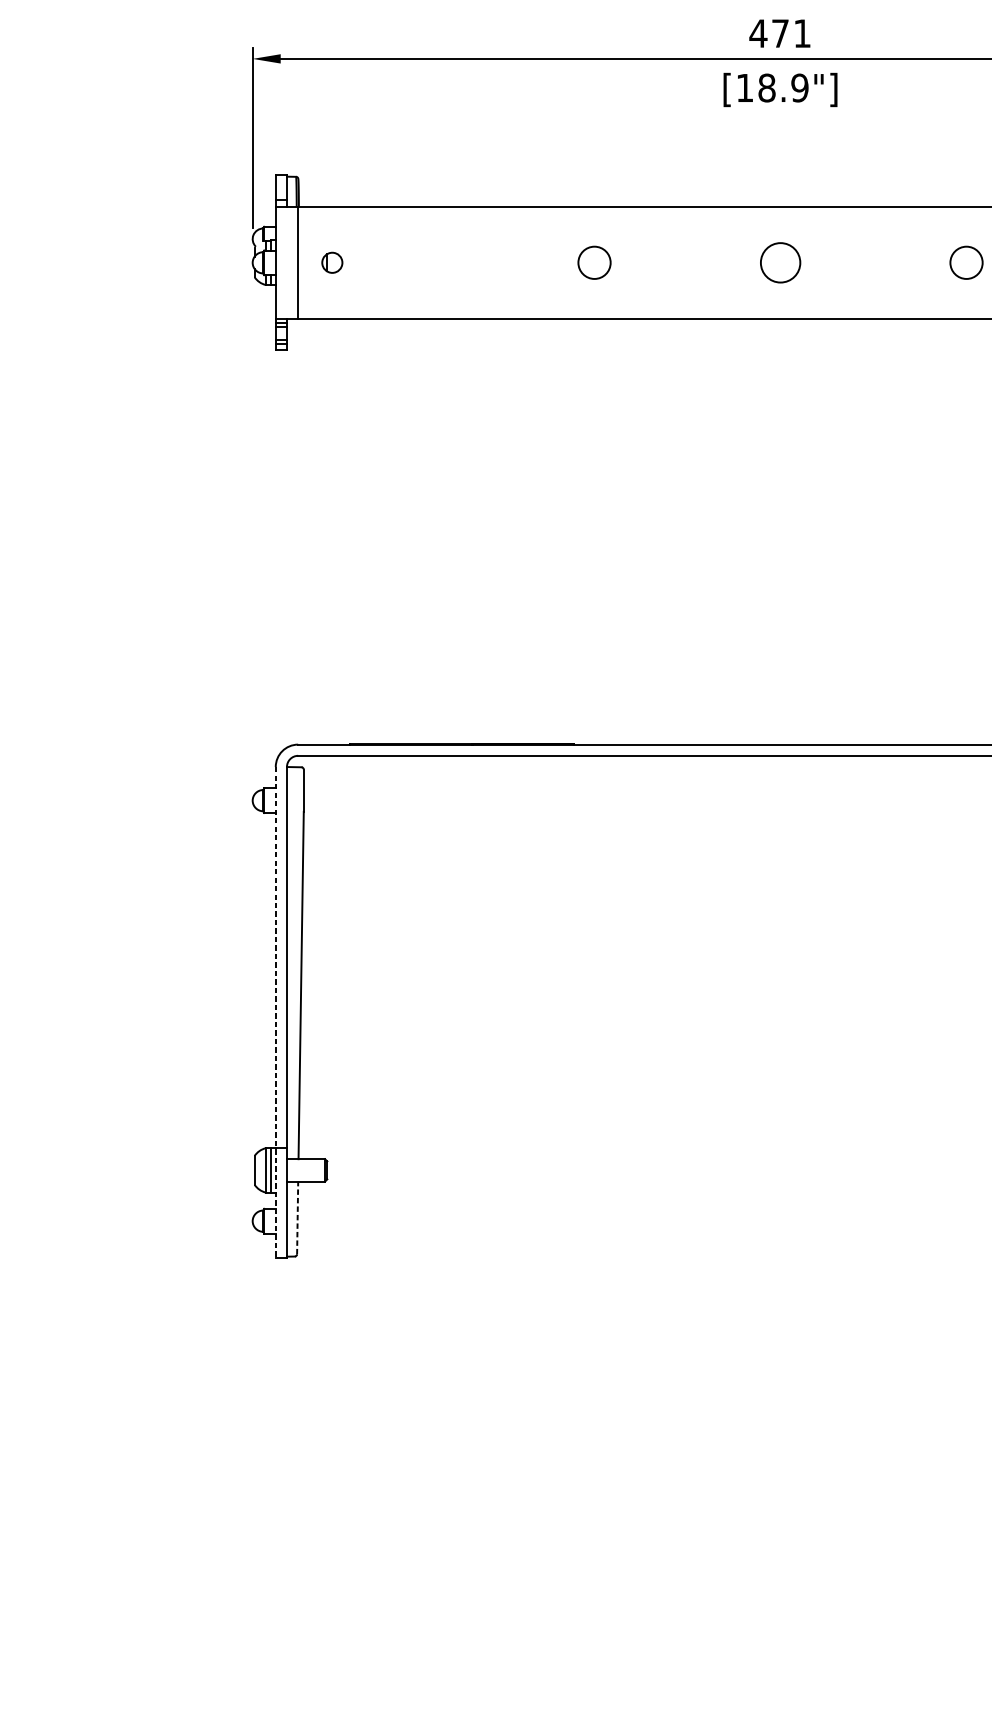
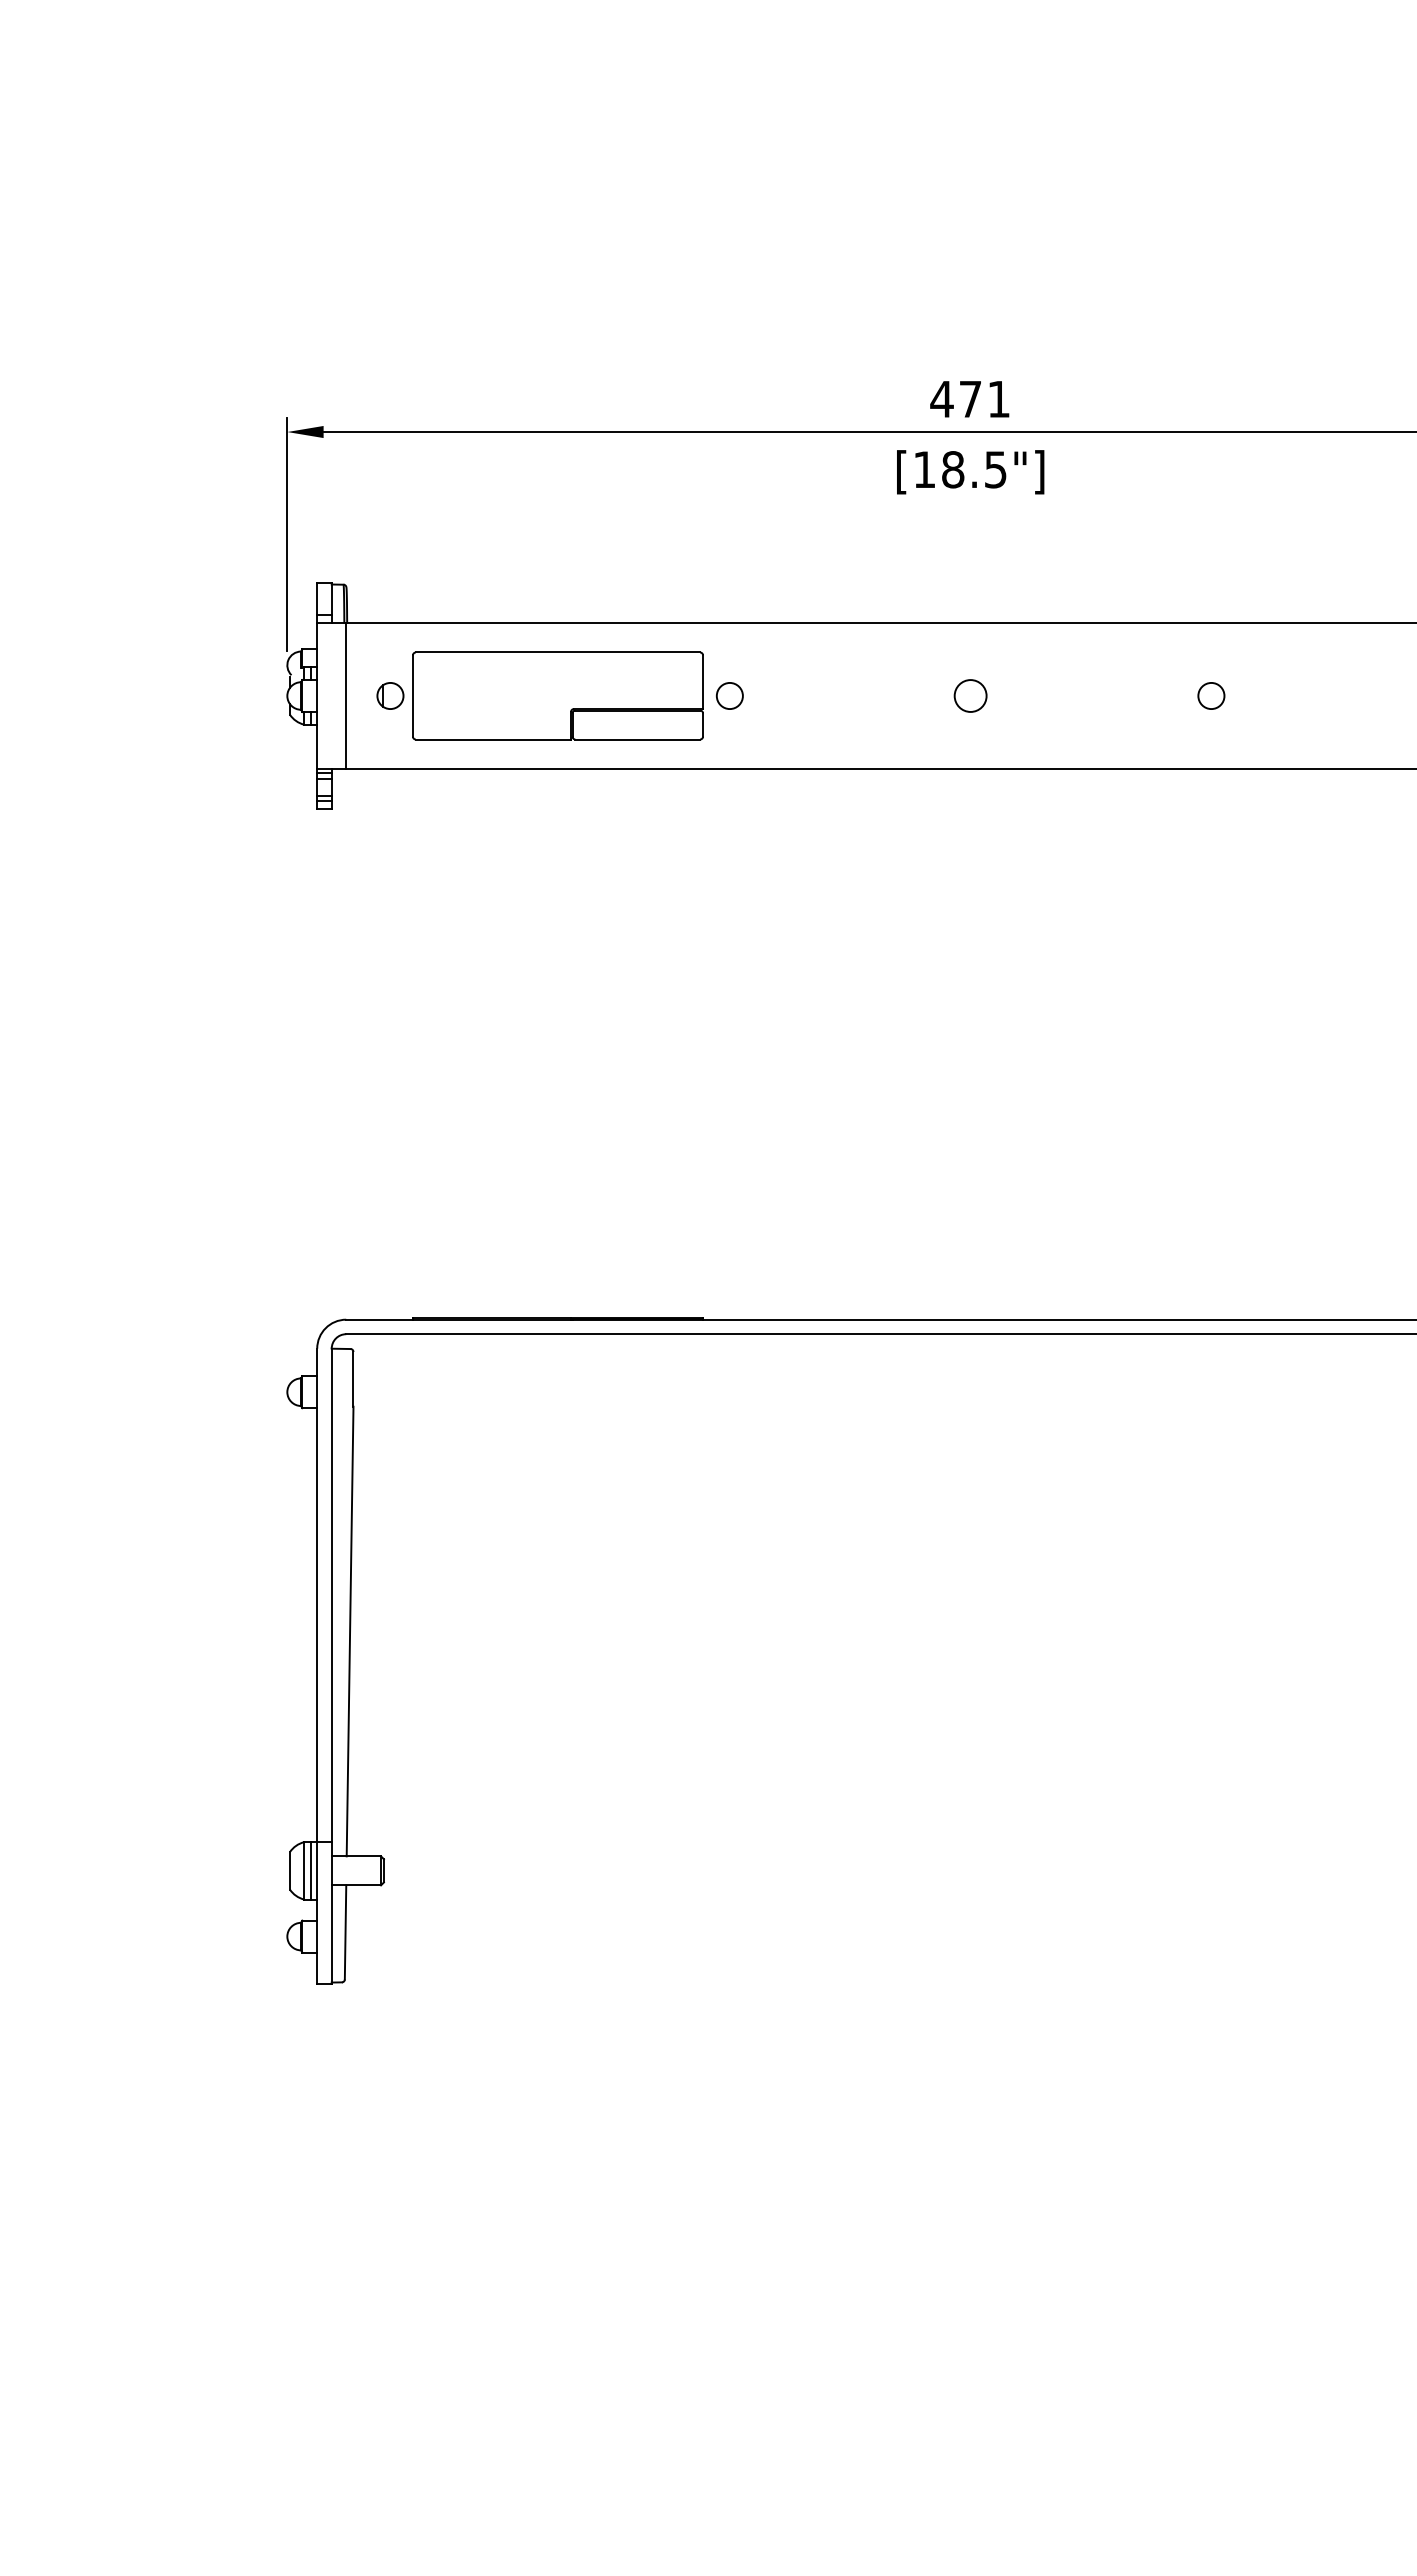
text: (799, 87) -> (995, 469), [18.9"] -> [18.5"]
part: (461, 262) -> (557, 695), added
circle: (594, 262) -> (729, 695), size x0.62
circle: (780, 262) -> (970, 695), size x0.62
circle: (966, 262) -> (1211, 695), size x0.62
line: (275, 1012) -> (317, 1666), dashed -> solid
line: (297, 1217) -> (345, 1931), dashed -> solid

